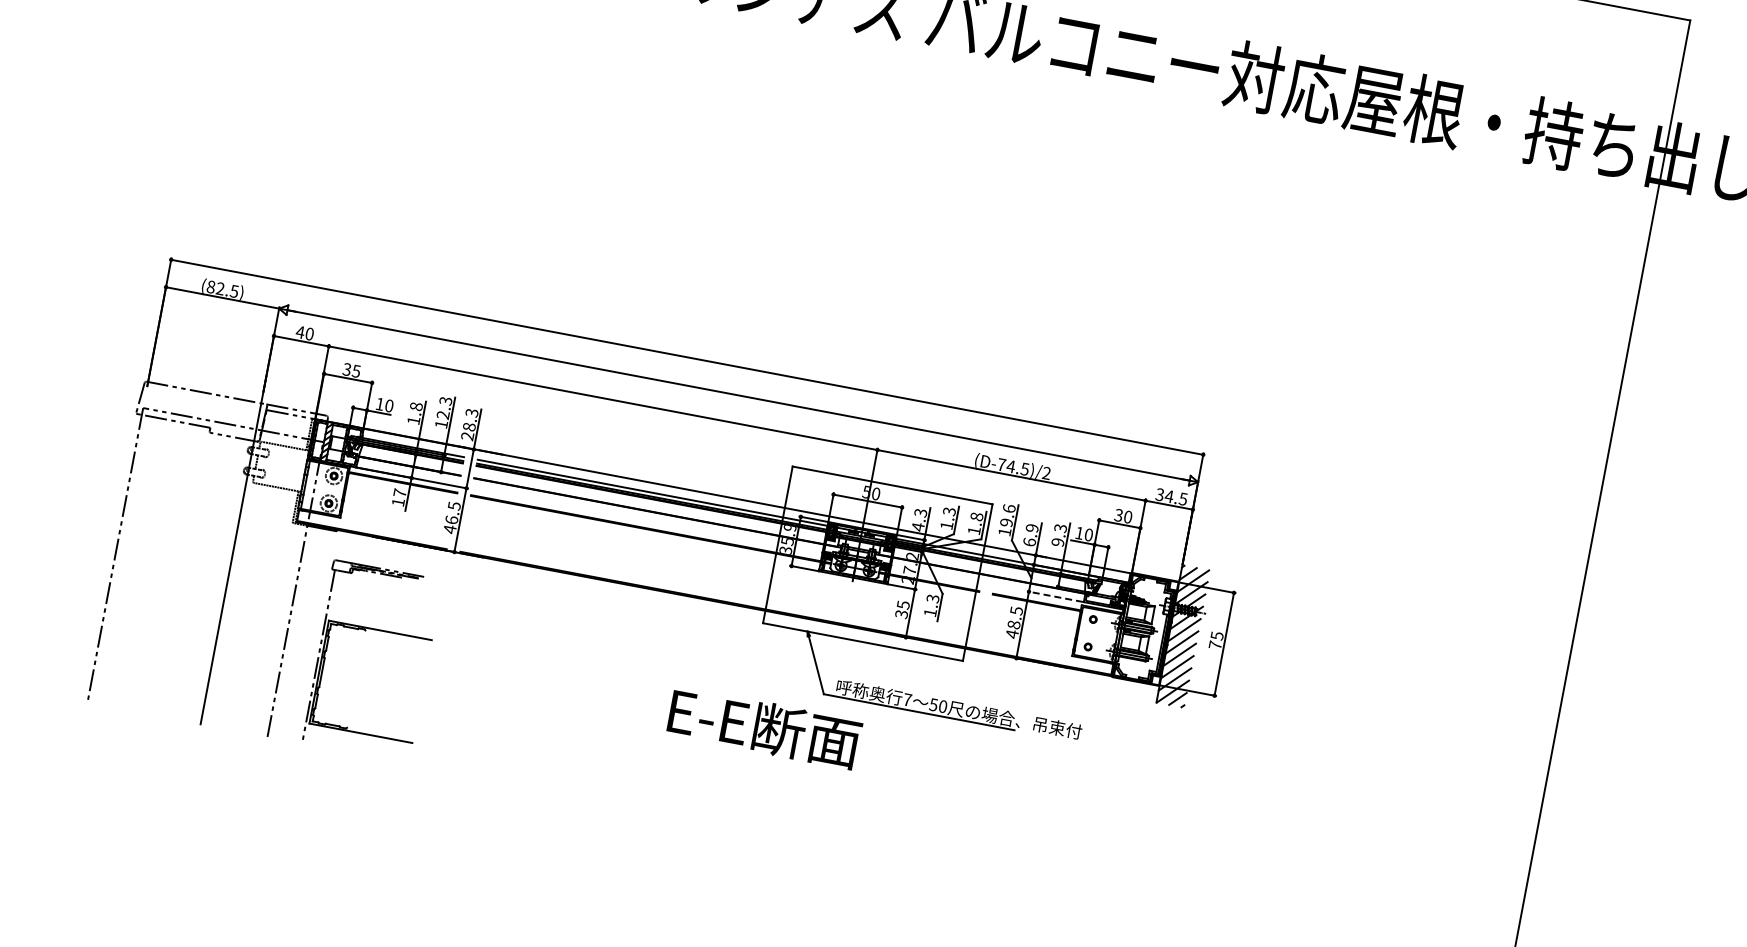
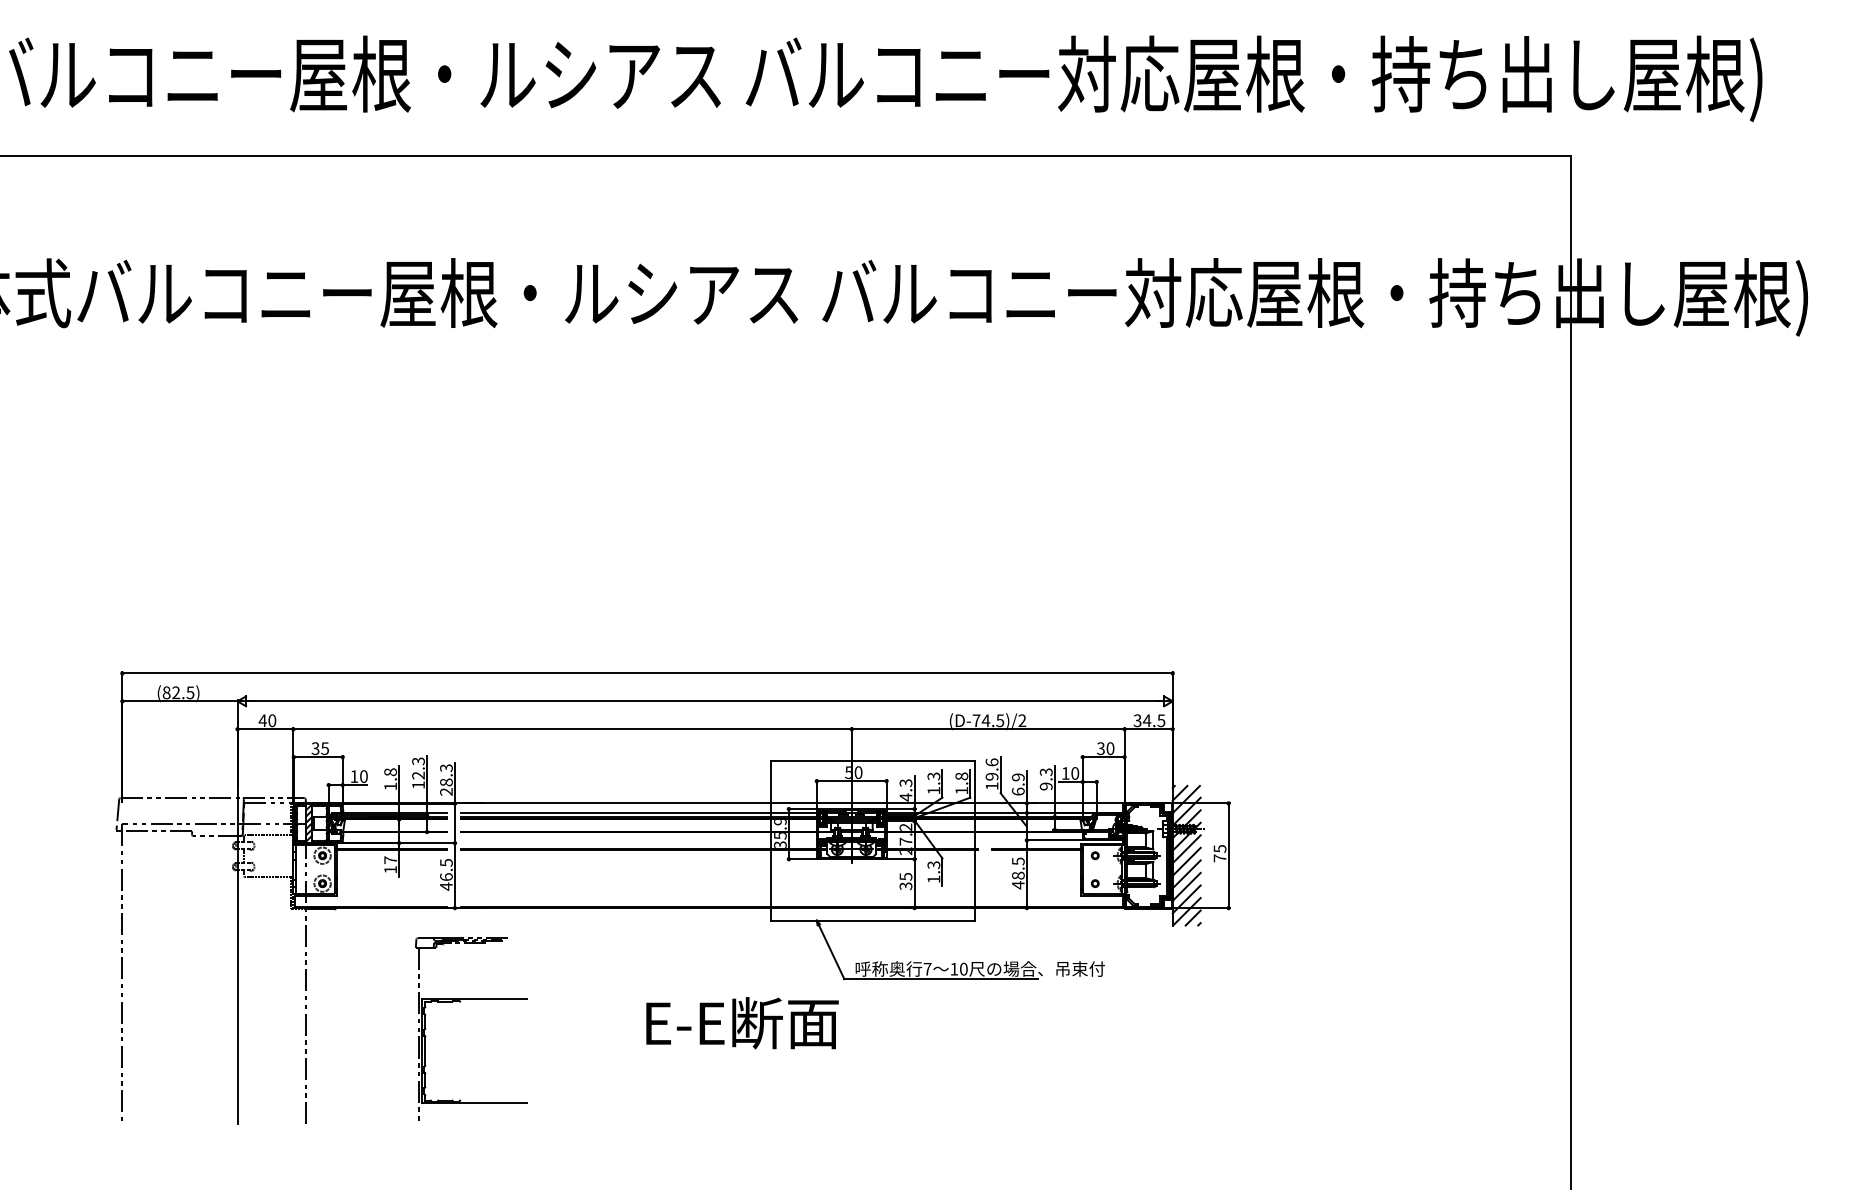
line: (1055, 596) -> (1053, 840), dashed -> solid
part: (365, 631) -> (460, 1002), moved
text: (933, 705) -> (954, 969), 50 -> 10
text: (764, 728) -> (742, 1023), moved

